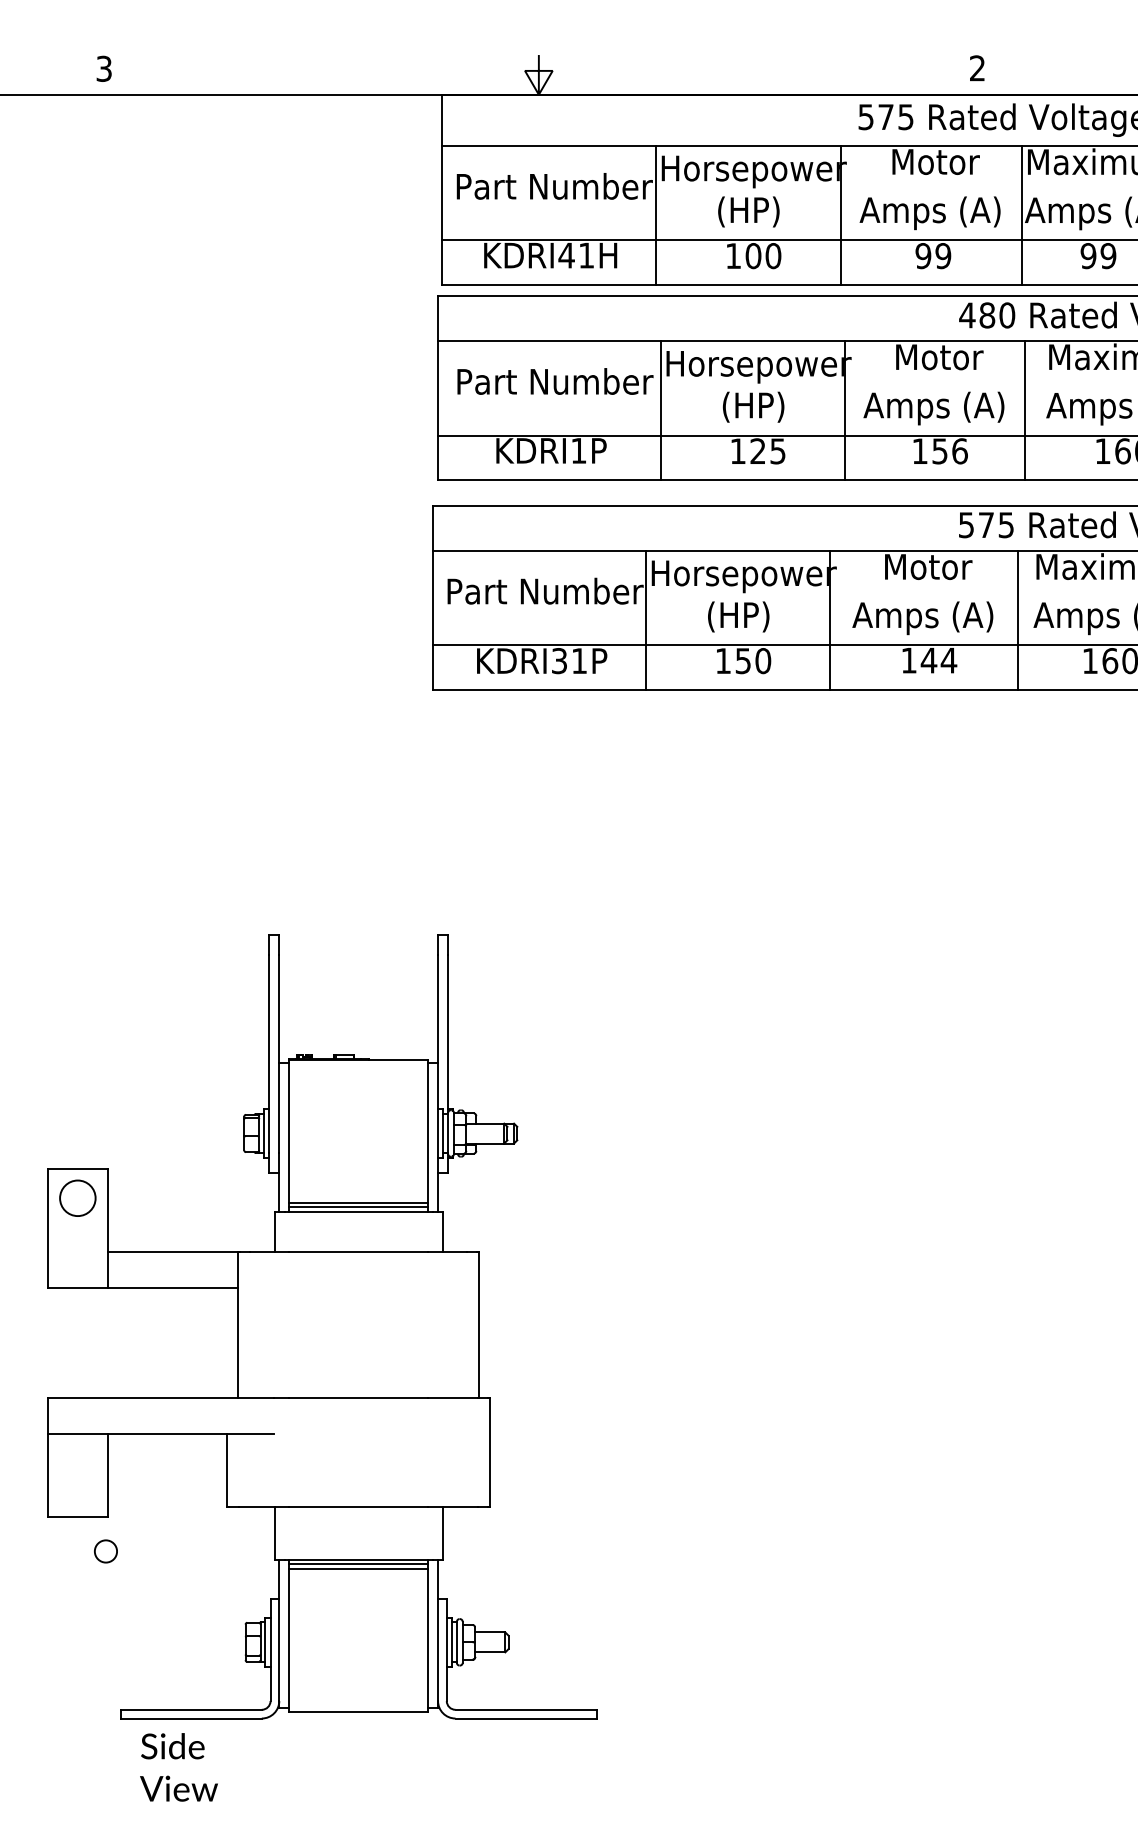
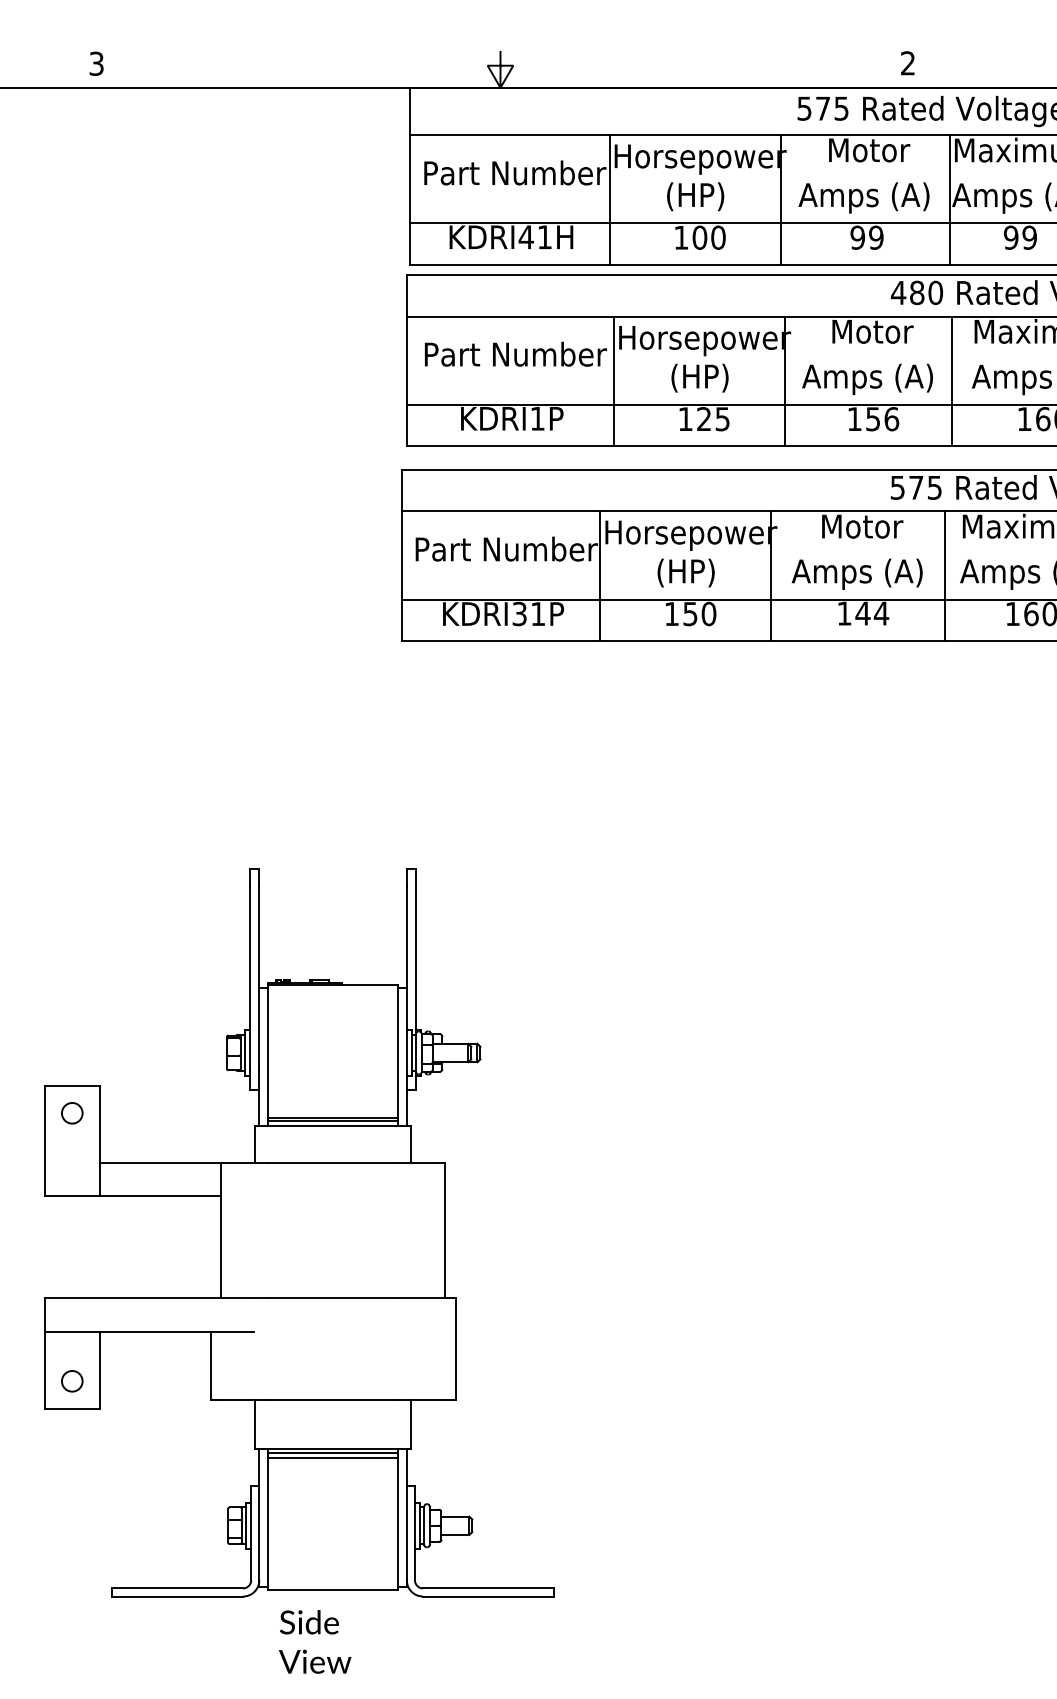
circle: (78, 1198) -> (72, 1113), size x0.62
circle: (106, 1551) -> (72, 1381), moved
text: (179, 1766) -> (315, 1641), moved

